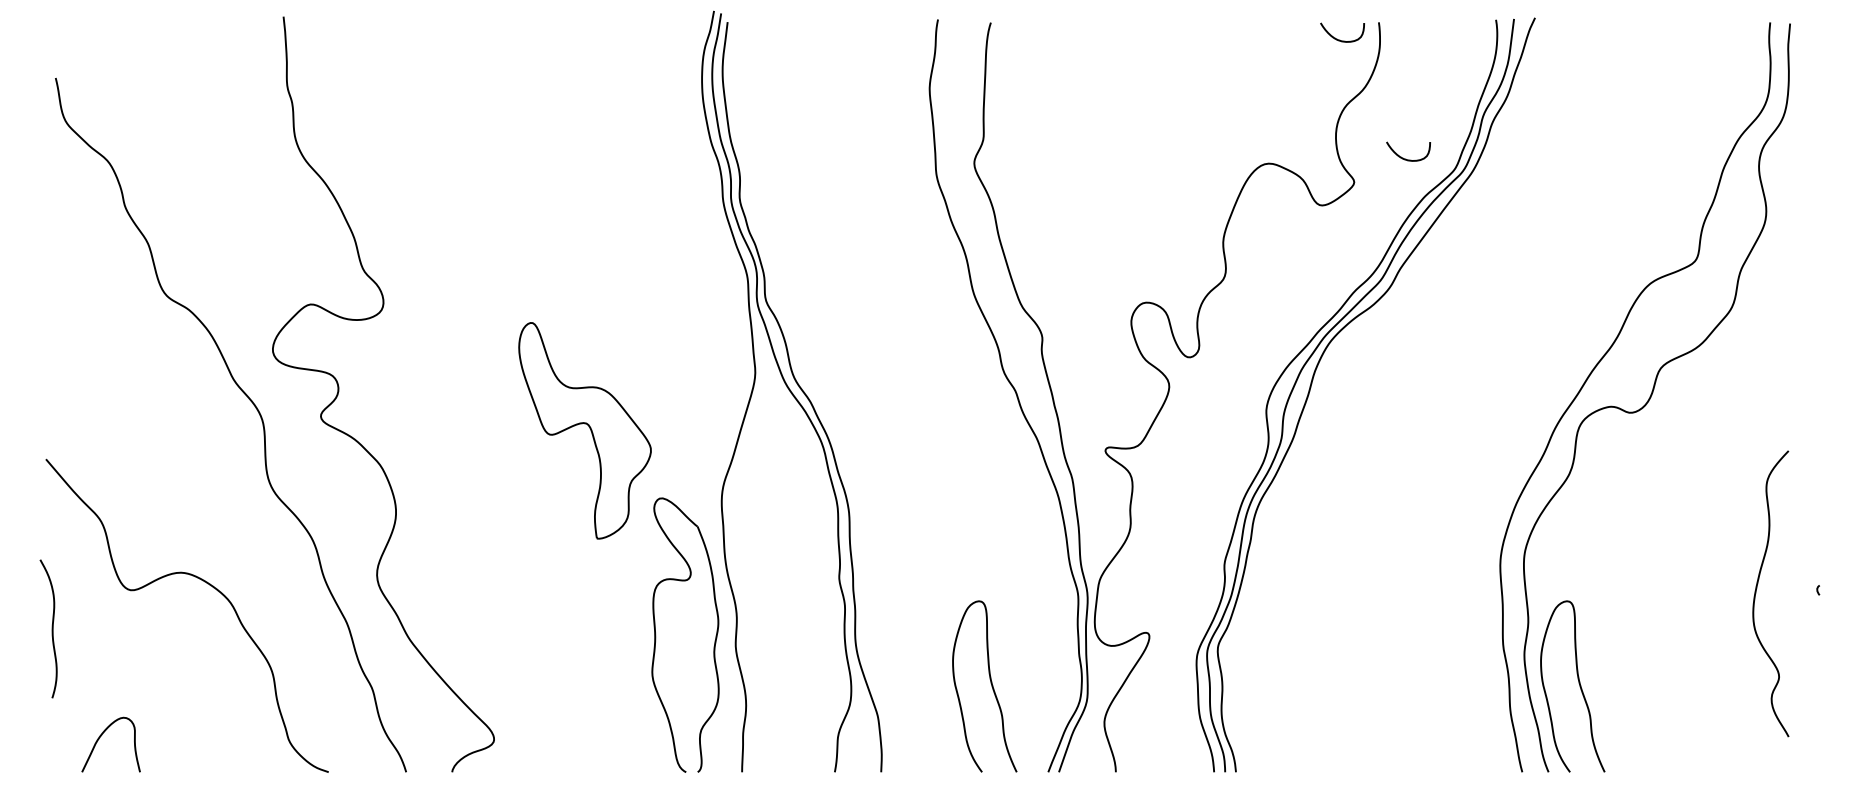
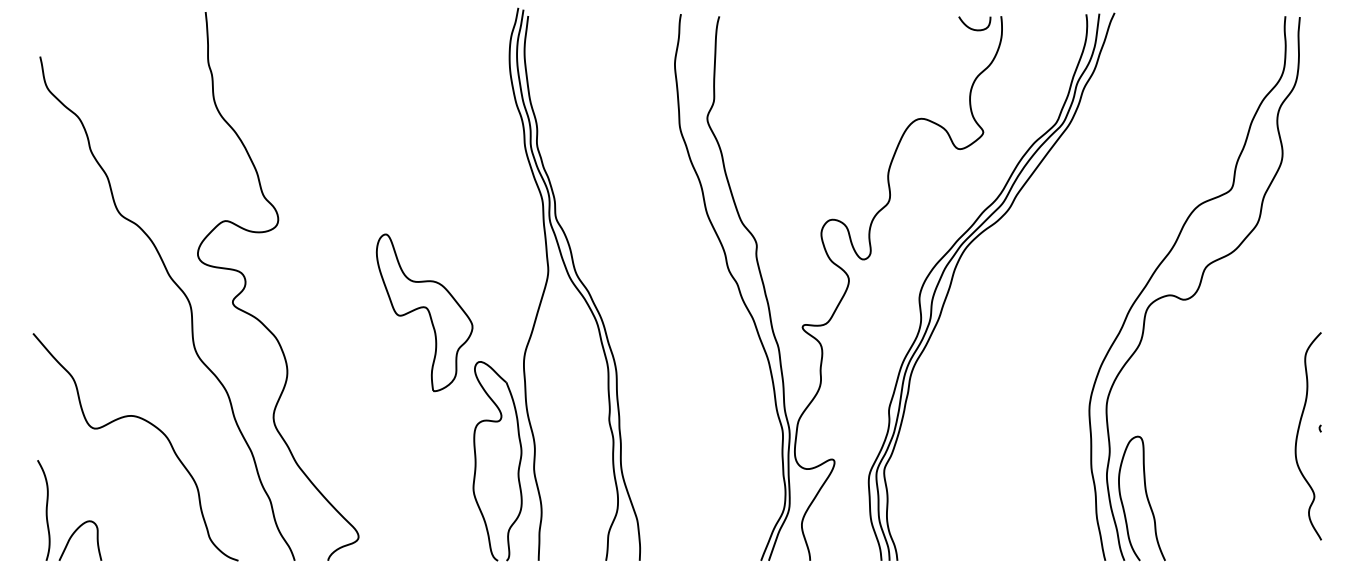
curve: (1405, 158) -> (1020, 115), removed
curve: (1757, 588) -> (1298, 432), moved
curve: (51, 628) -> (45, 510), moved
curve: (990, 683) -> (719, 496), removed

